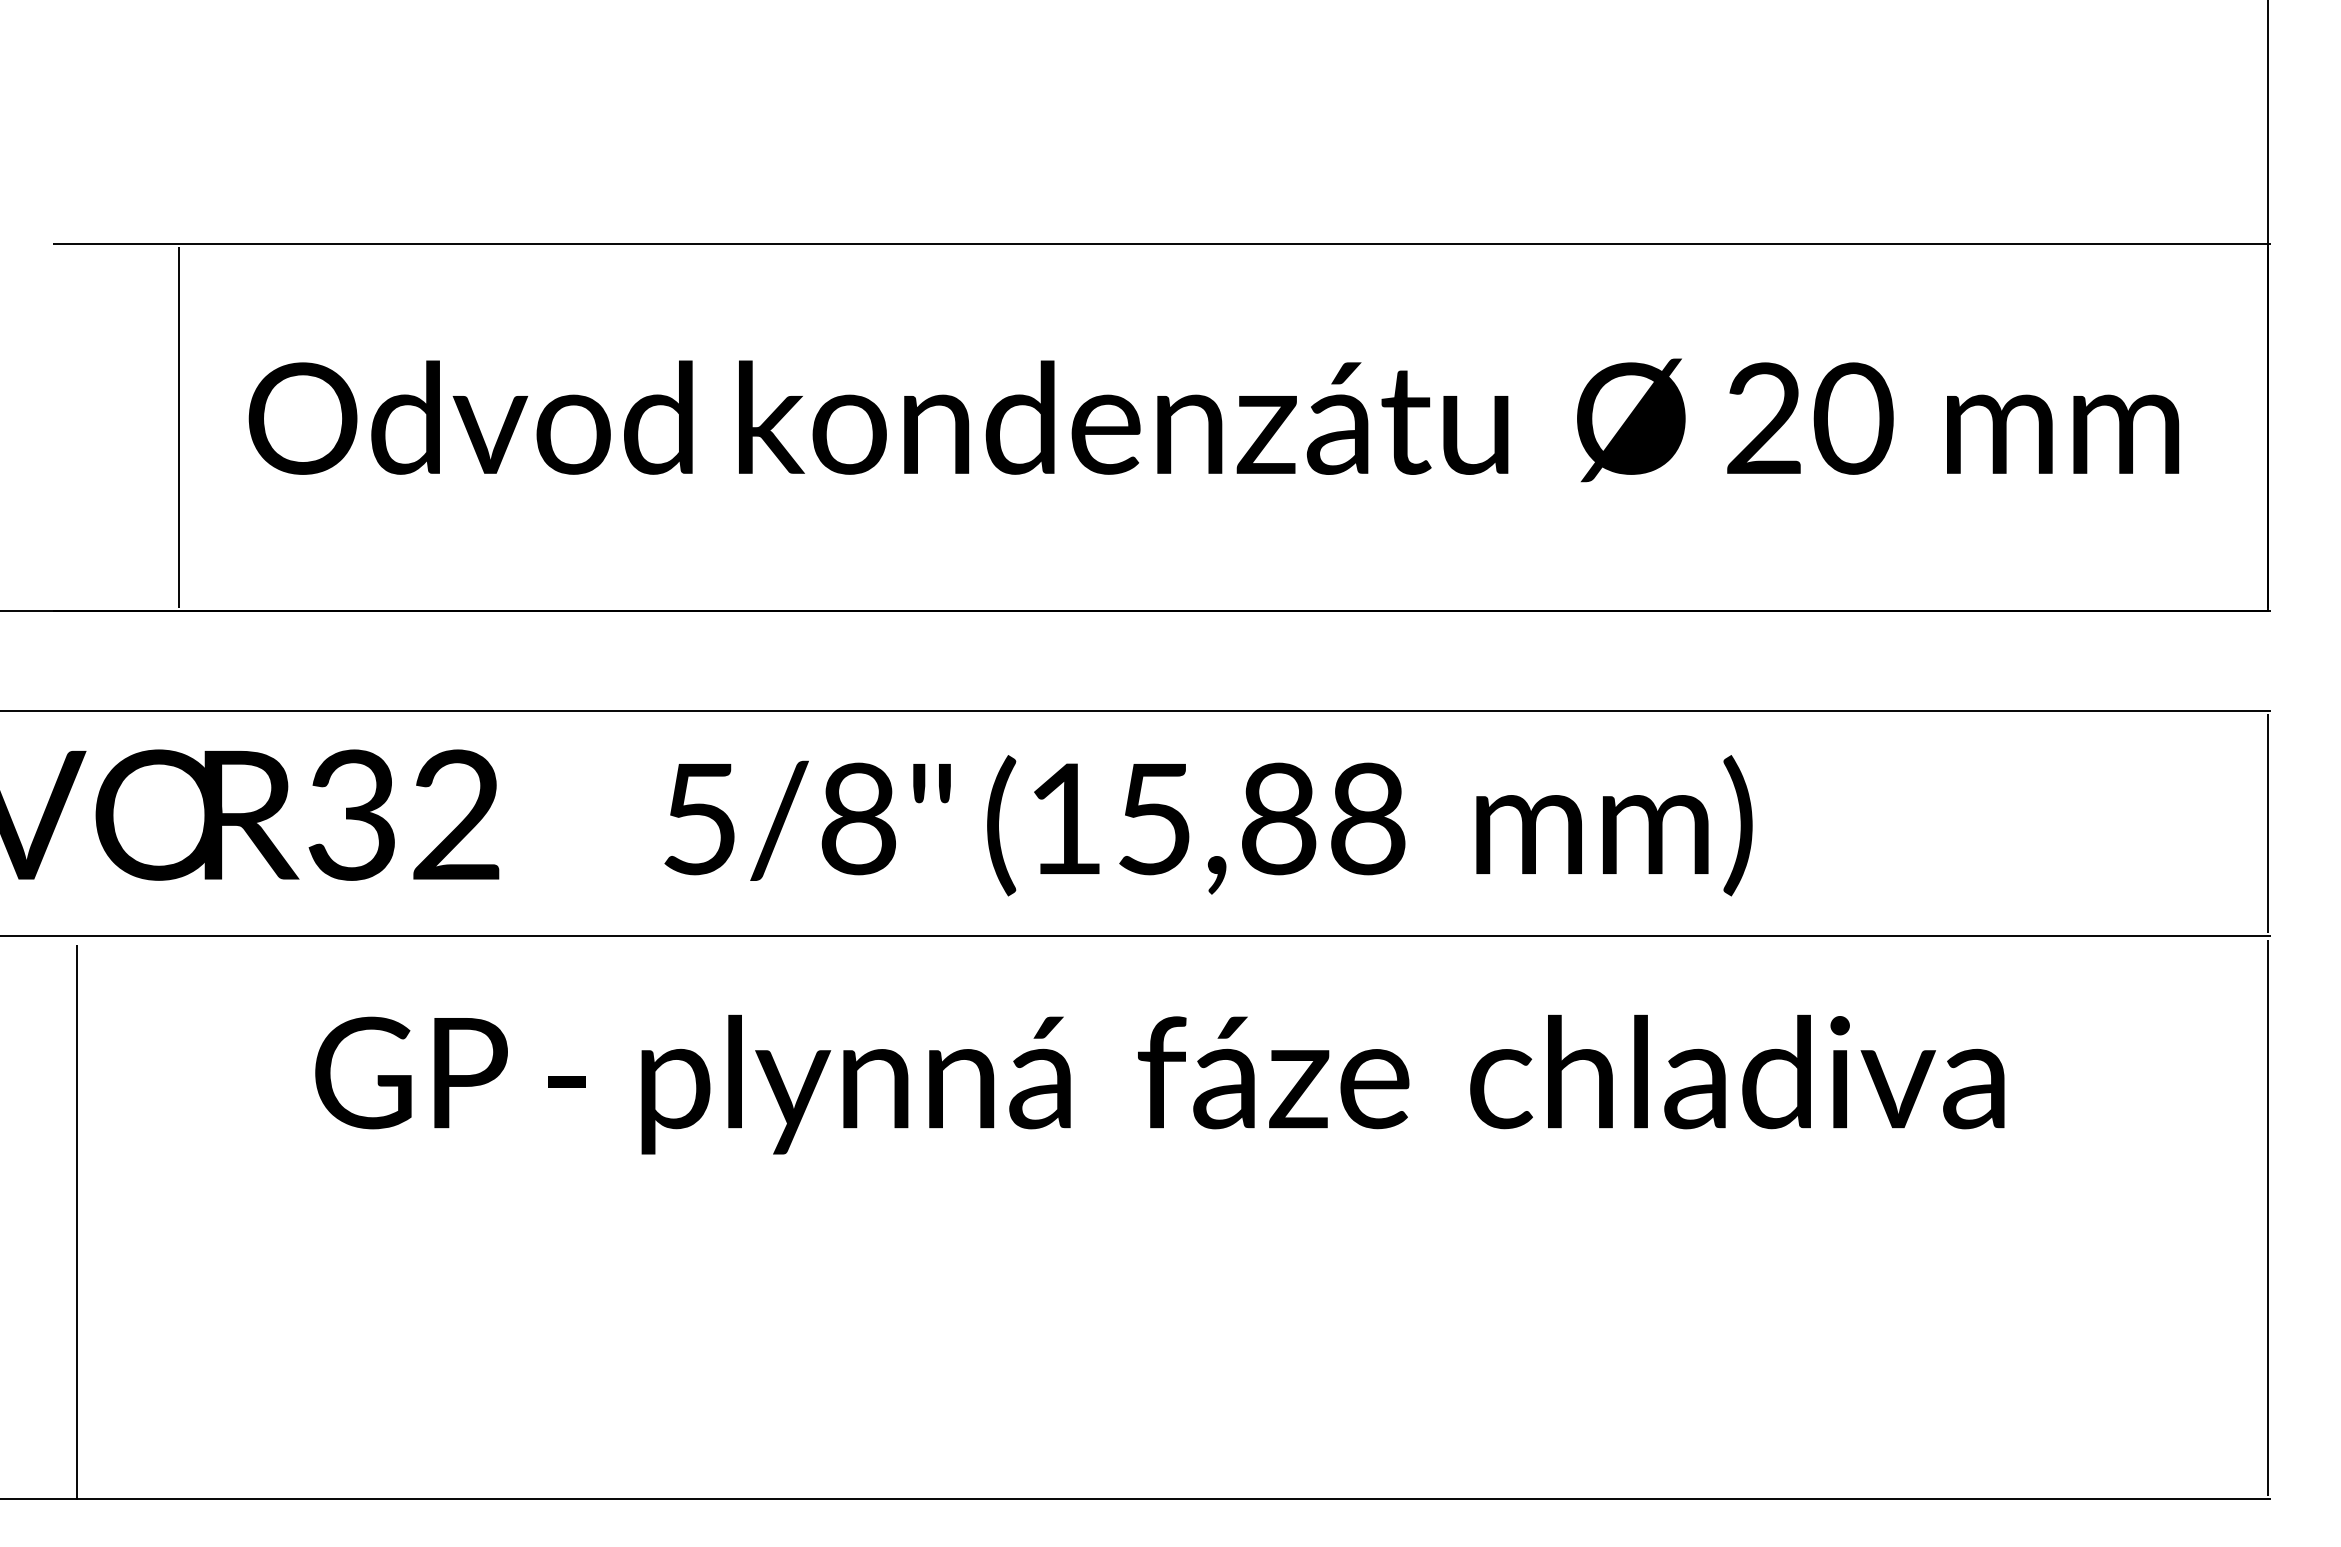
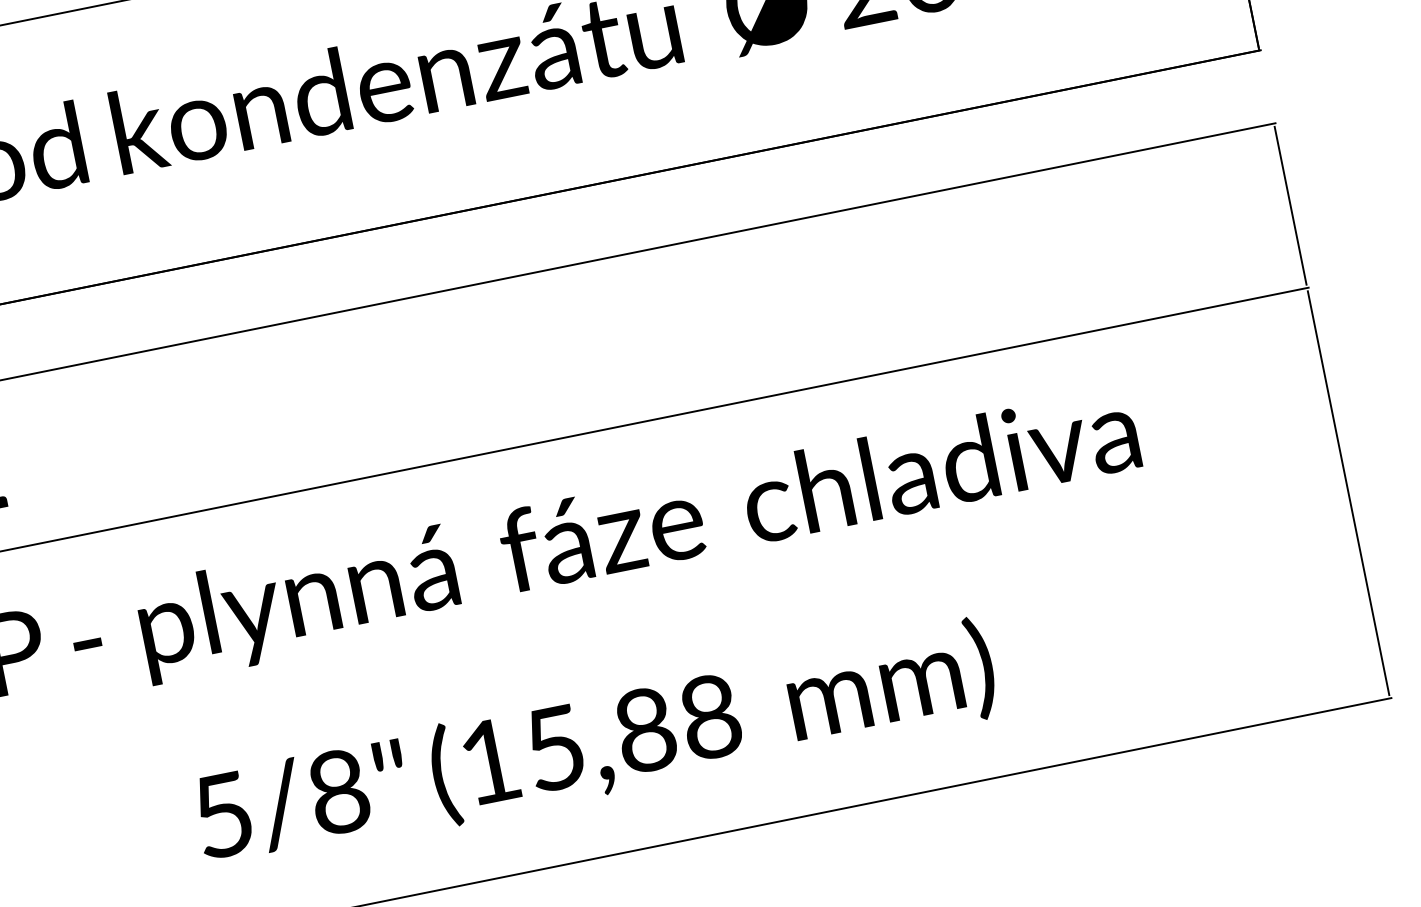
text: (1208, 825) -> (595, 745), moved

